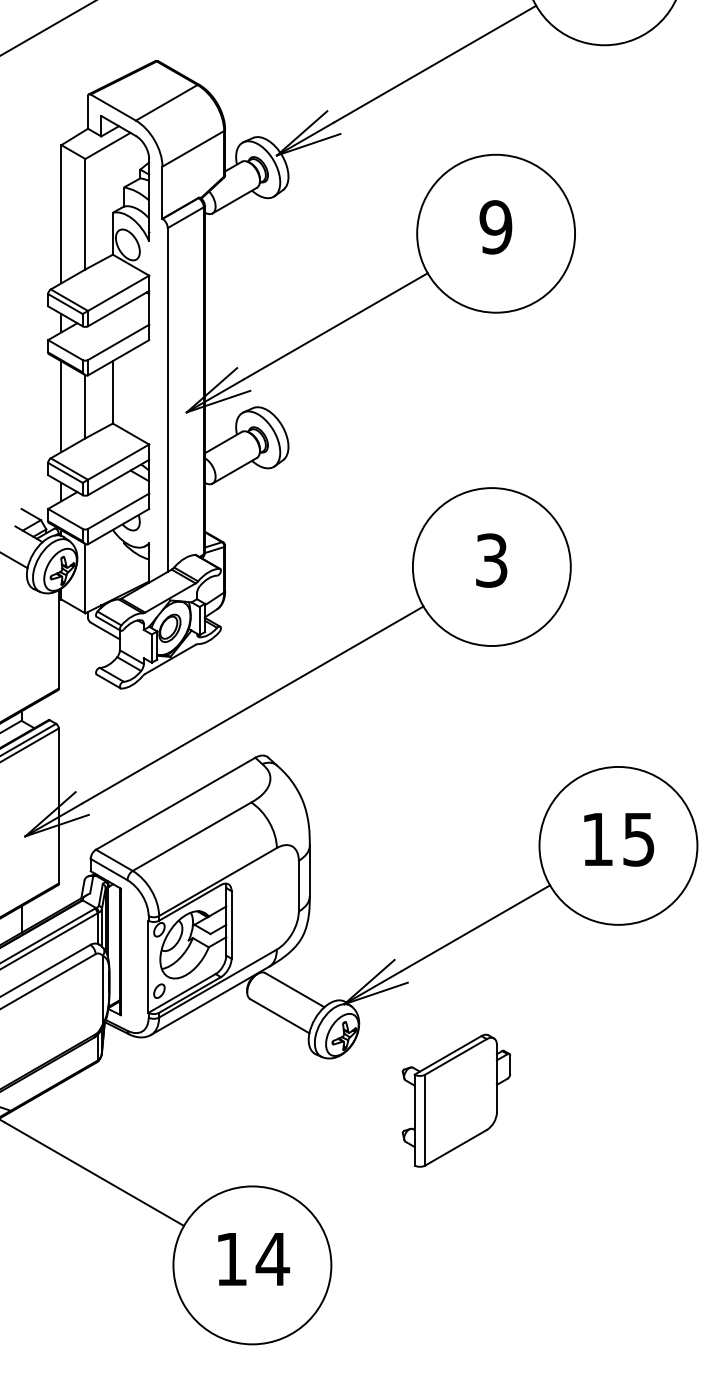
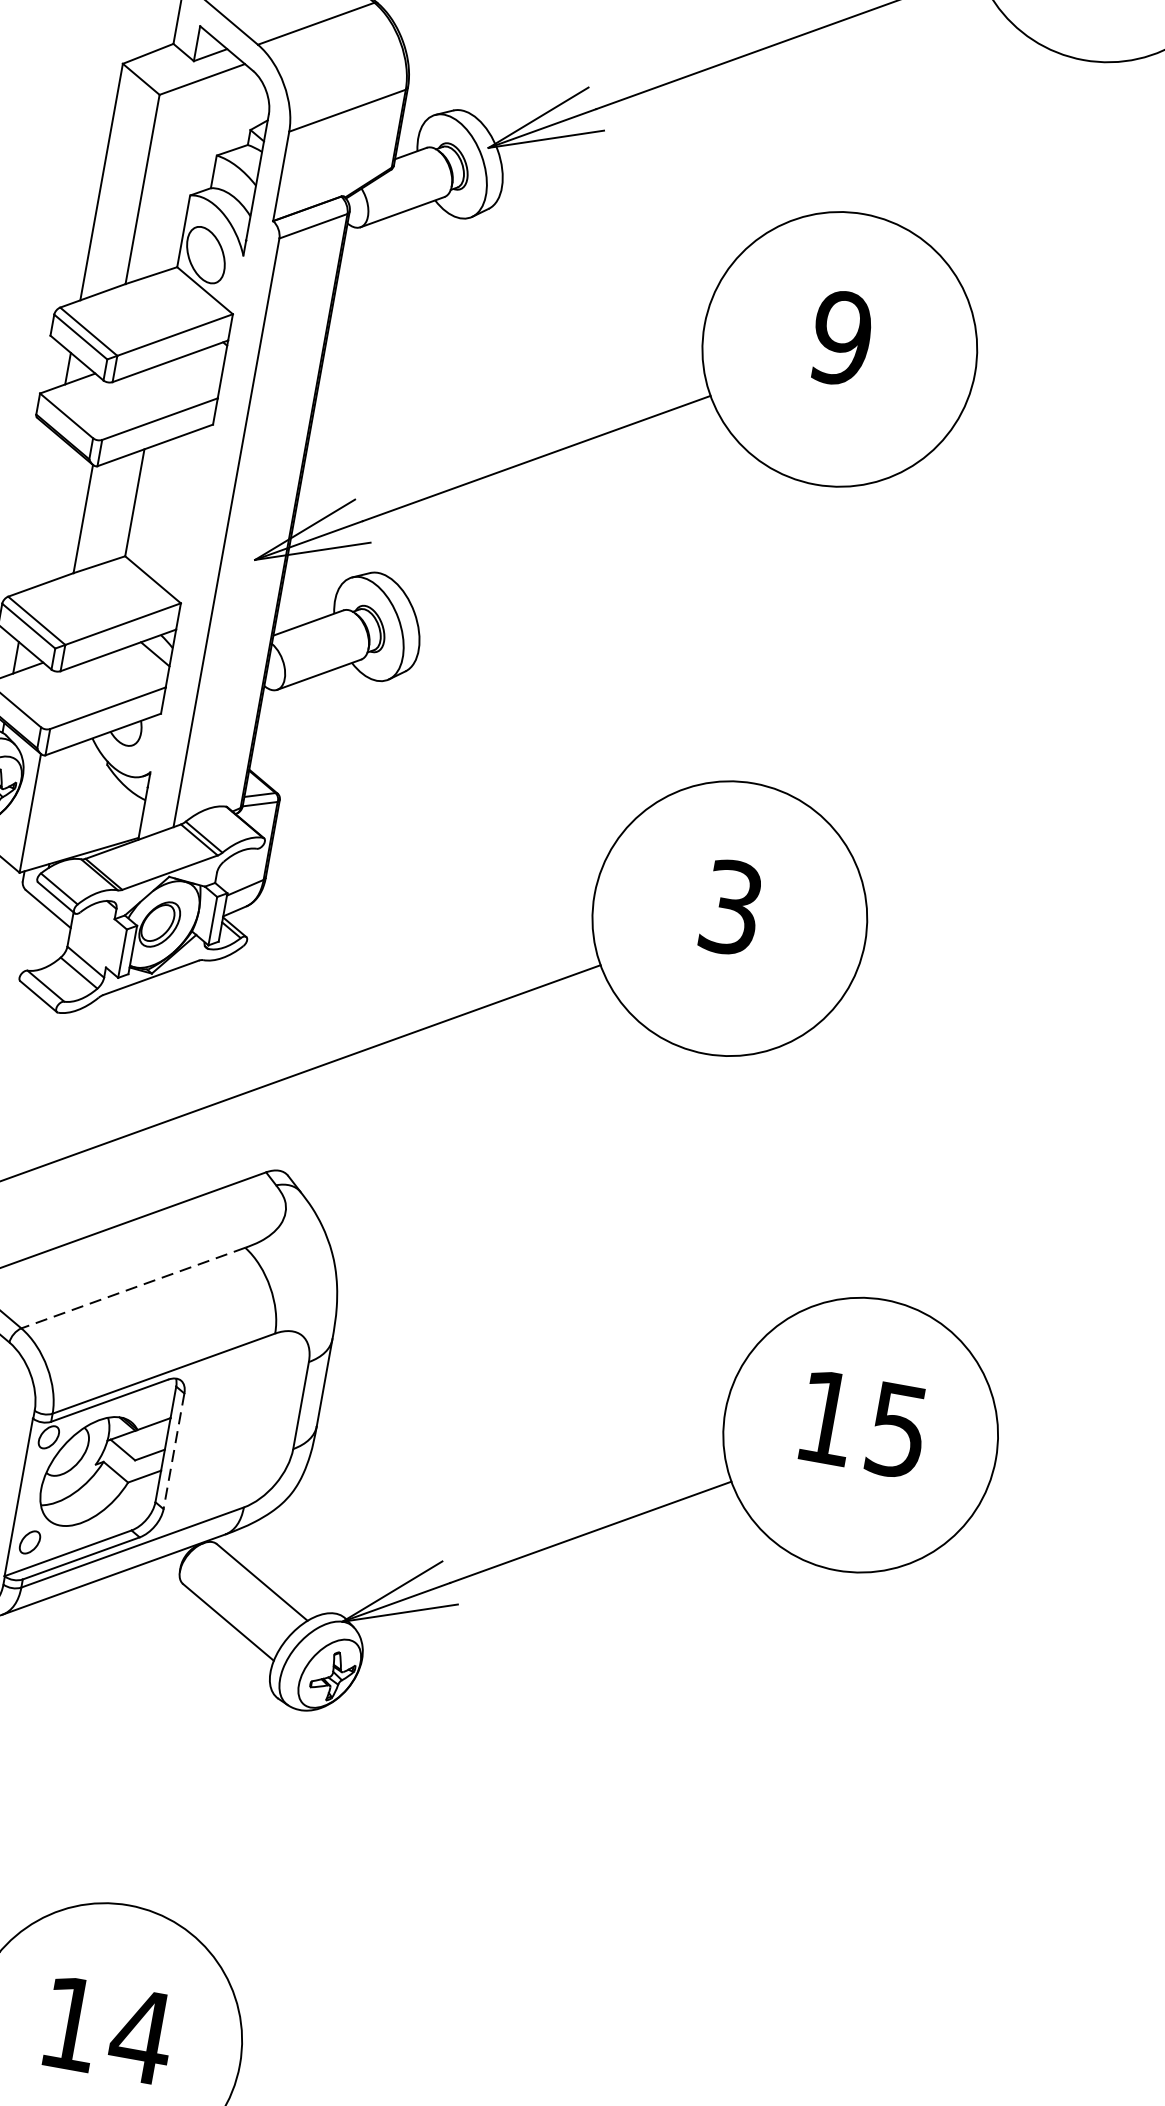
line: (61, 406) -> (42, 511), removed
line: (191, 837) -> (132, 1289), solid -> dashed
line: (231, 924) -> (173, 1450), solid -> dashed
part: (456, 1100) -> (504, 1821), removed

